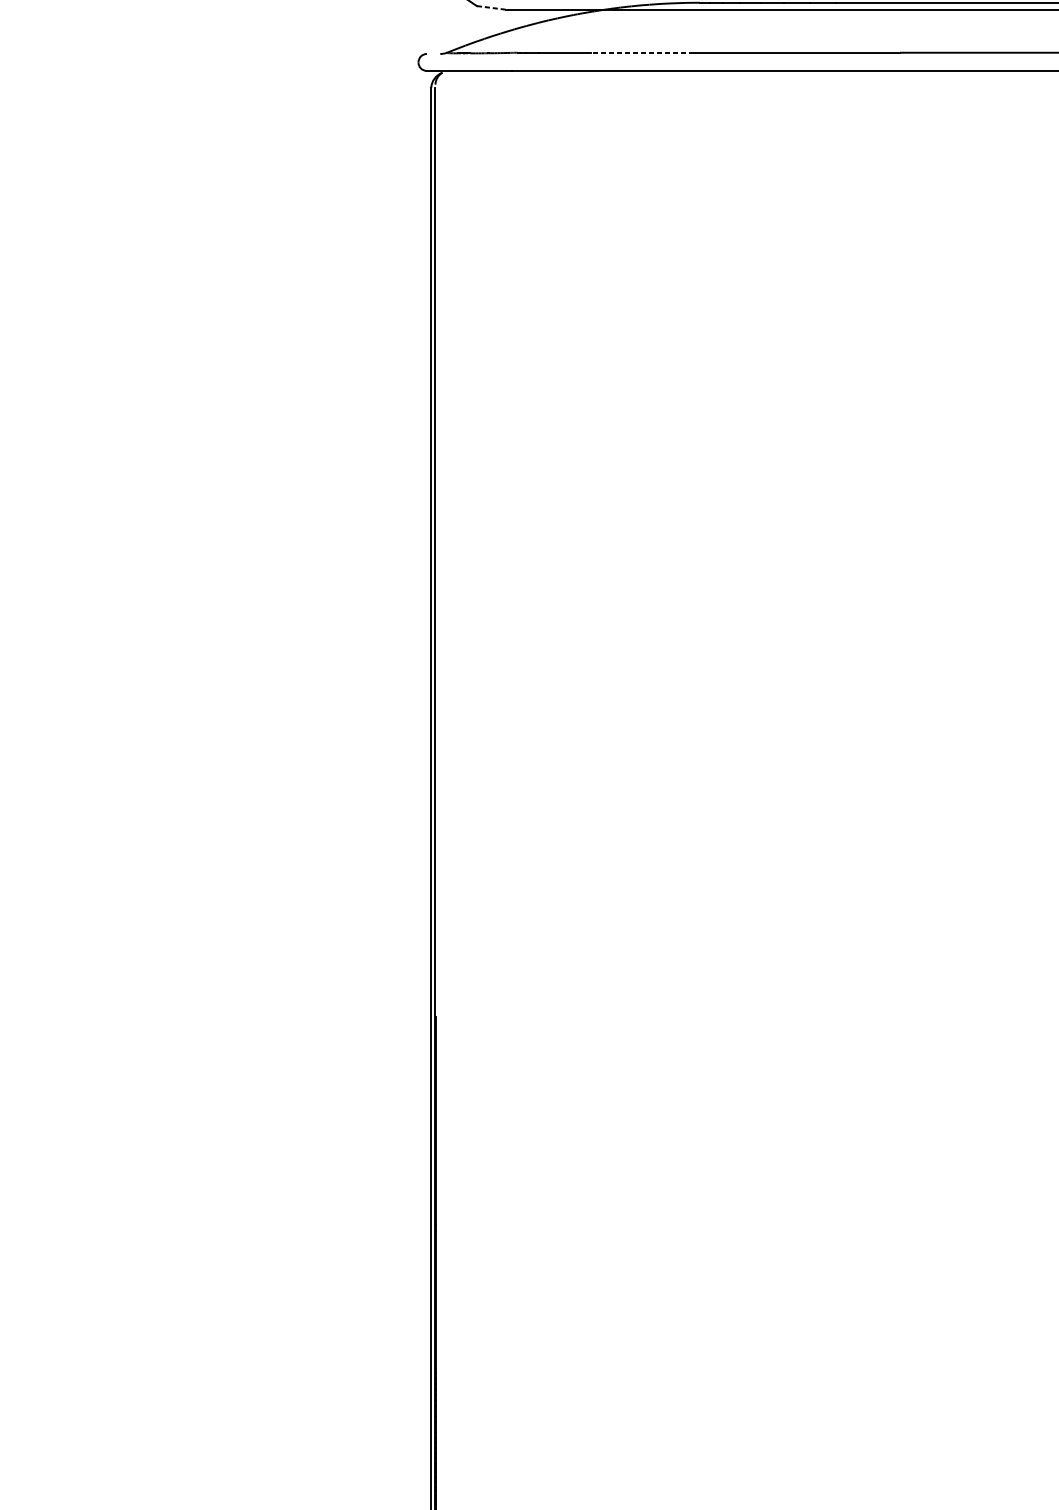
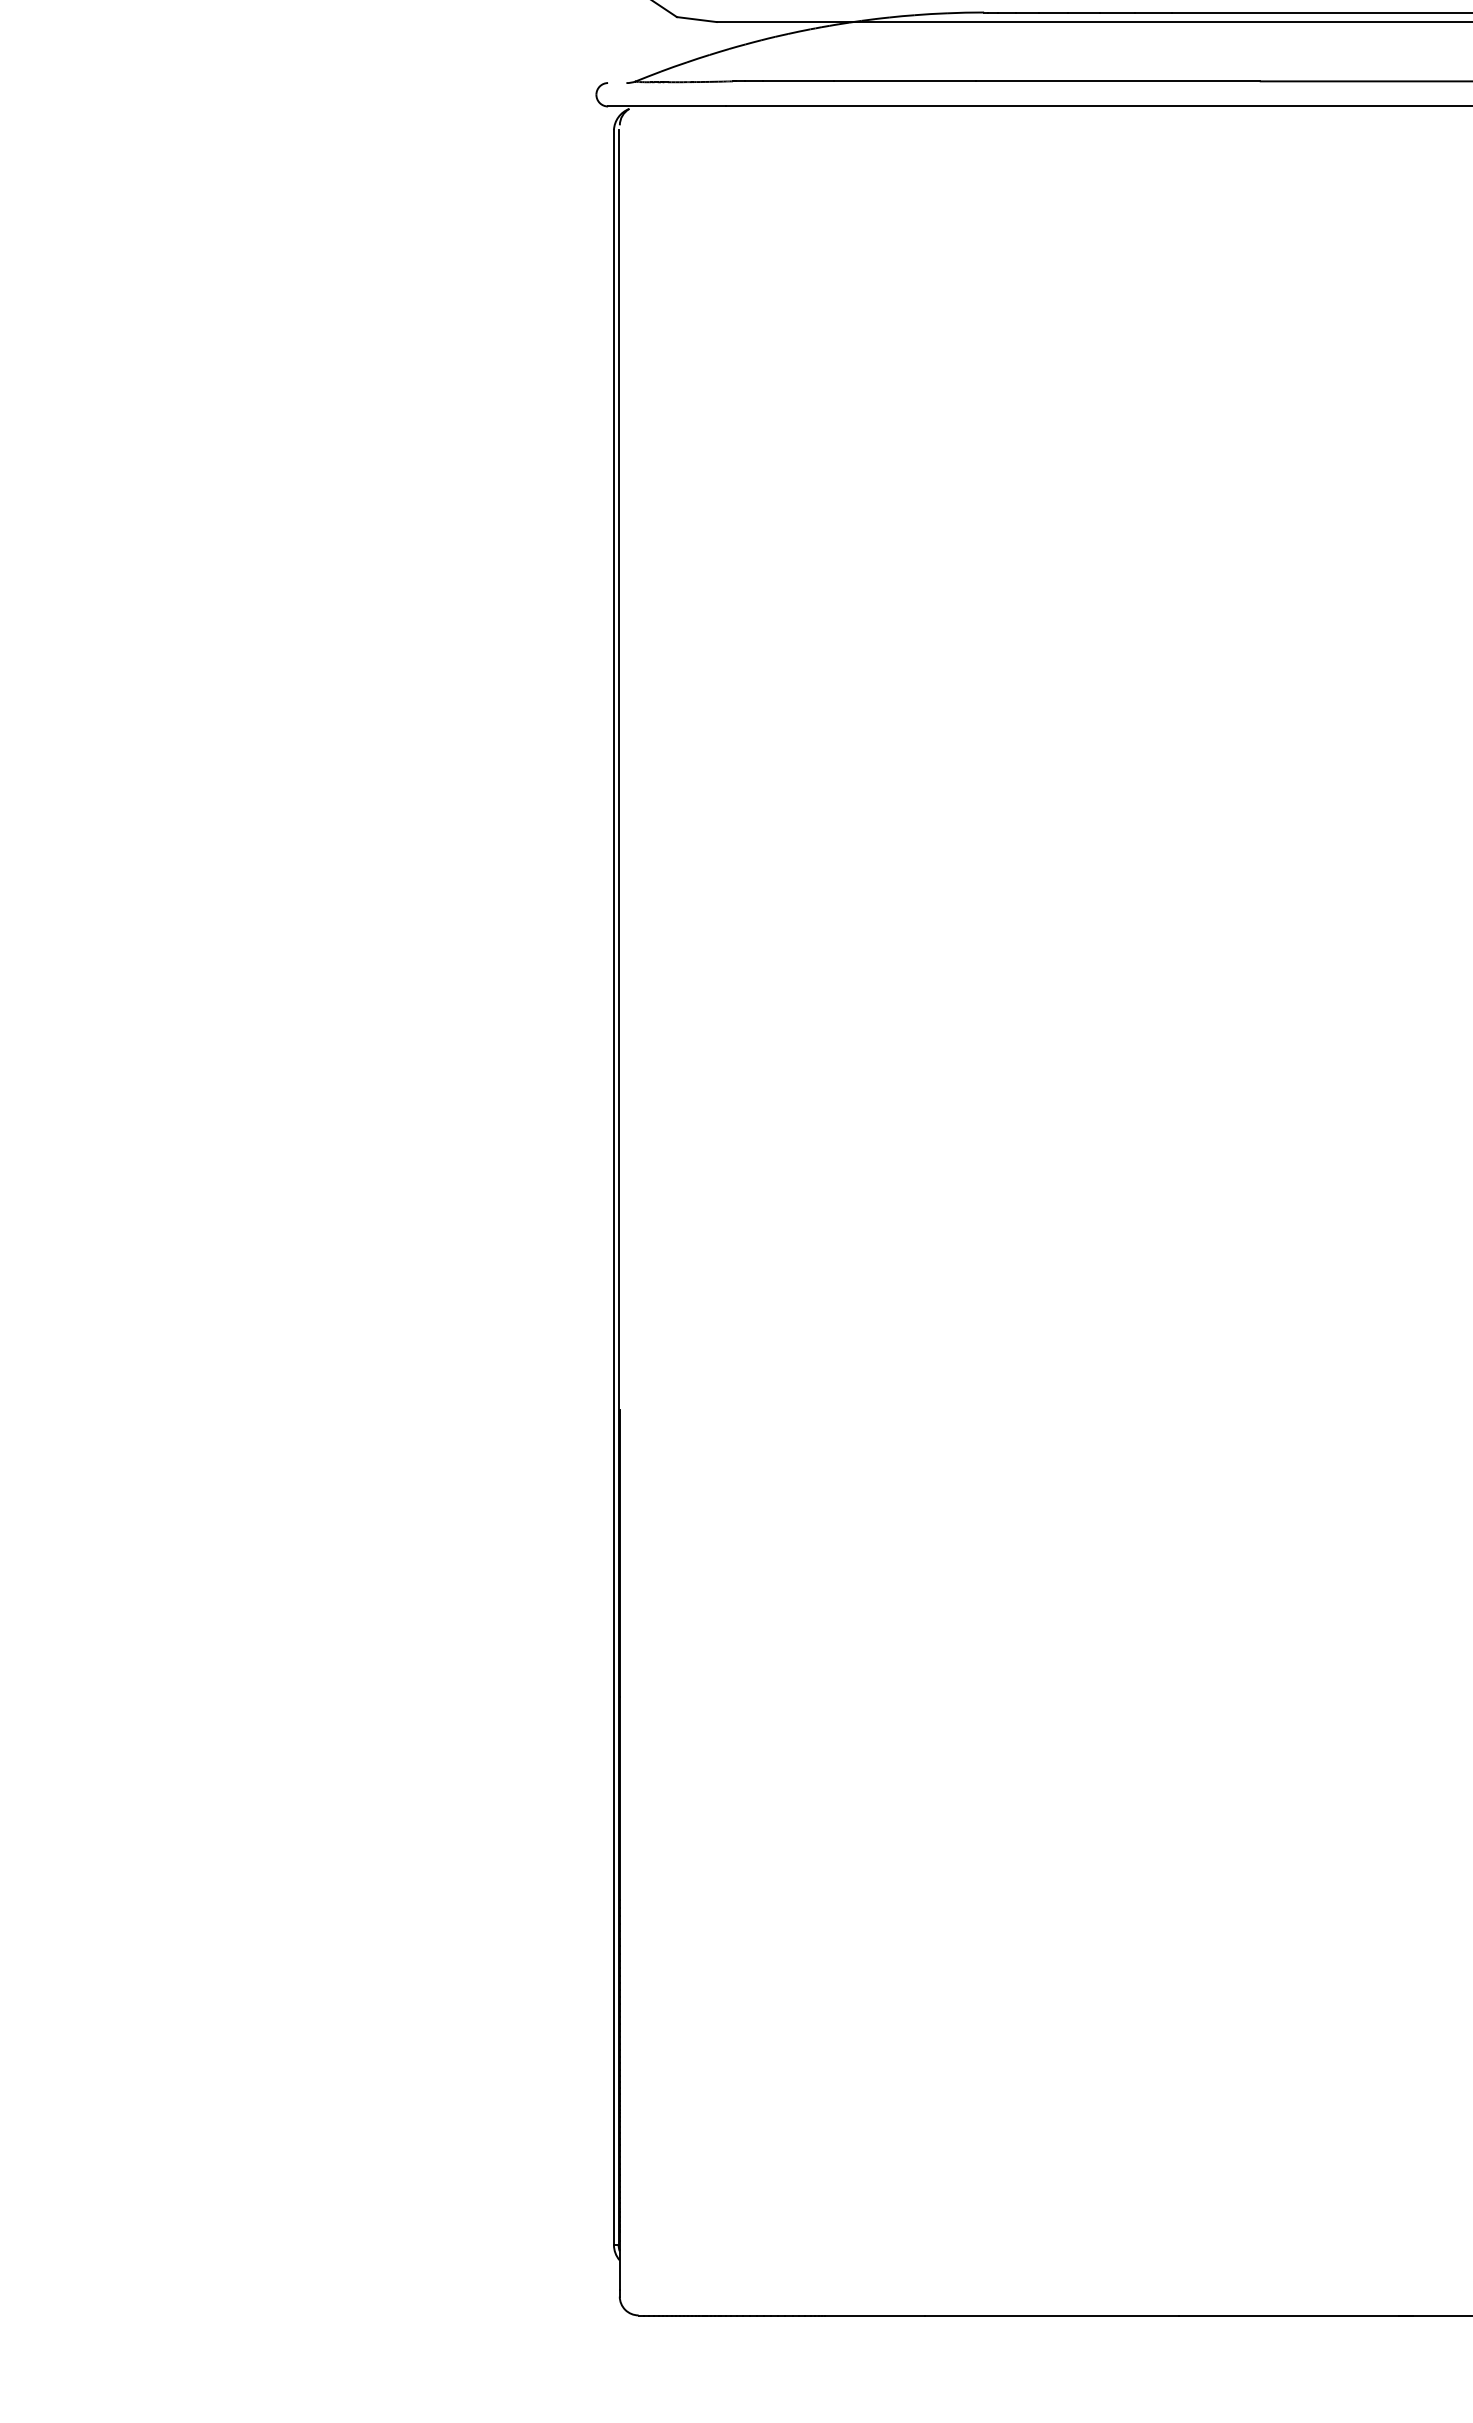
line: (491, 7) -> (697, 19), dashed -> solid
line: (642, 52) -> (904, 81), dashed -> solid

